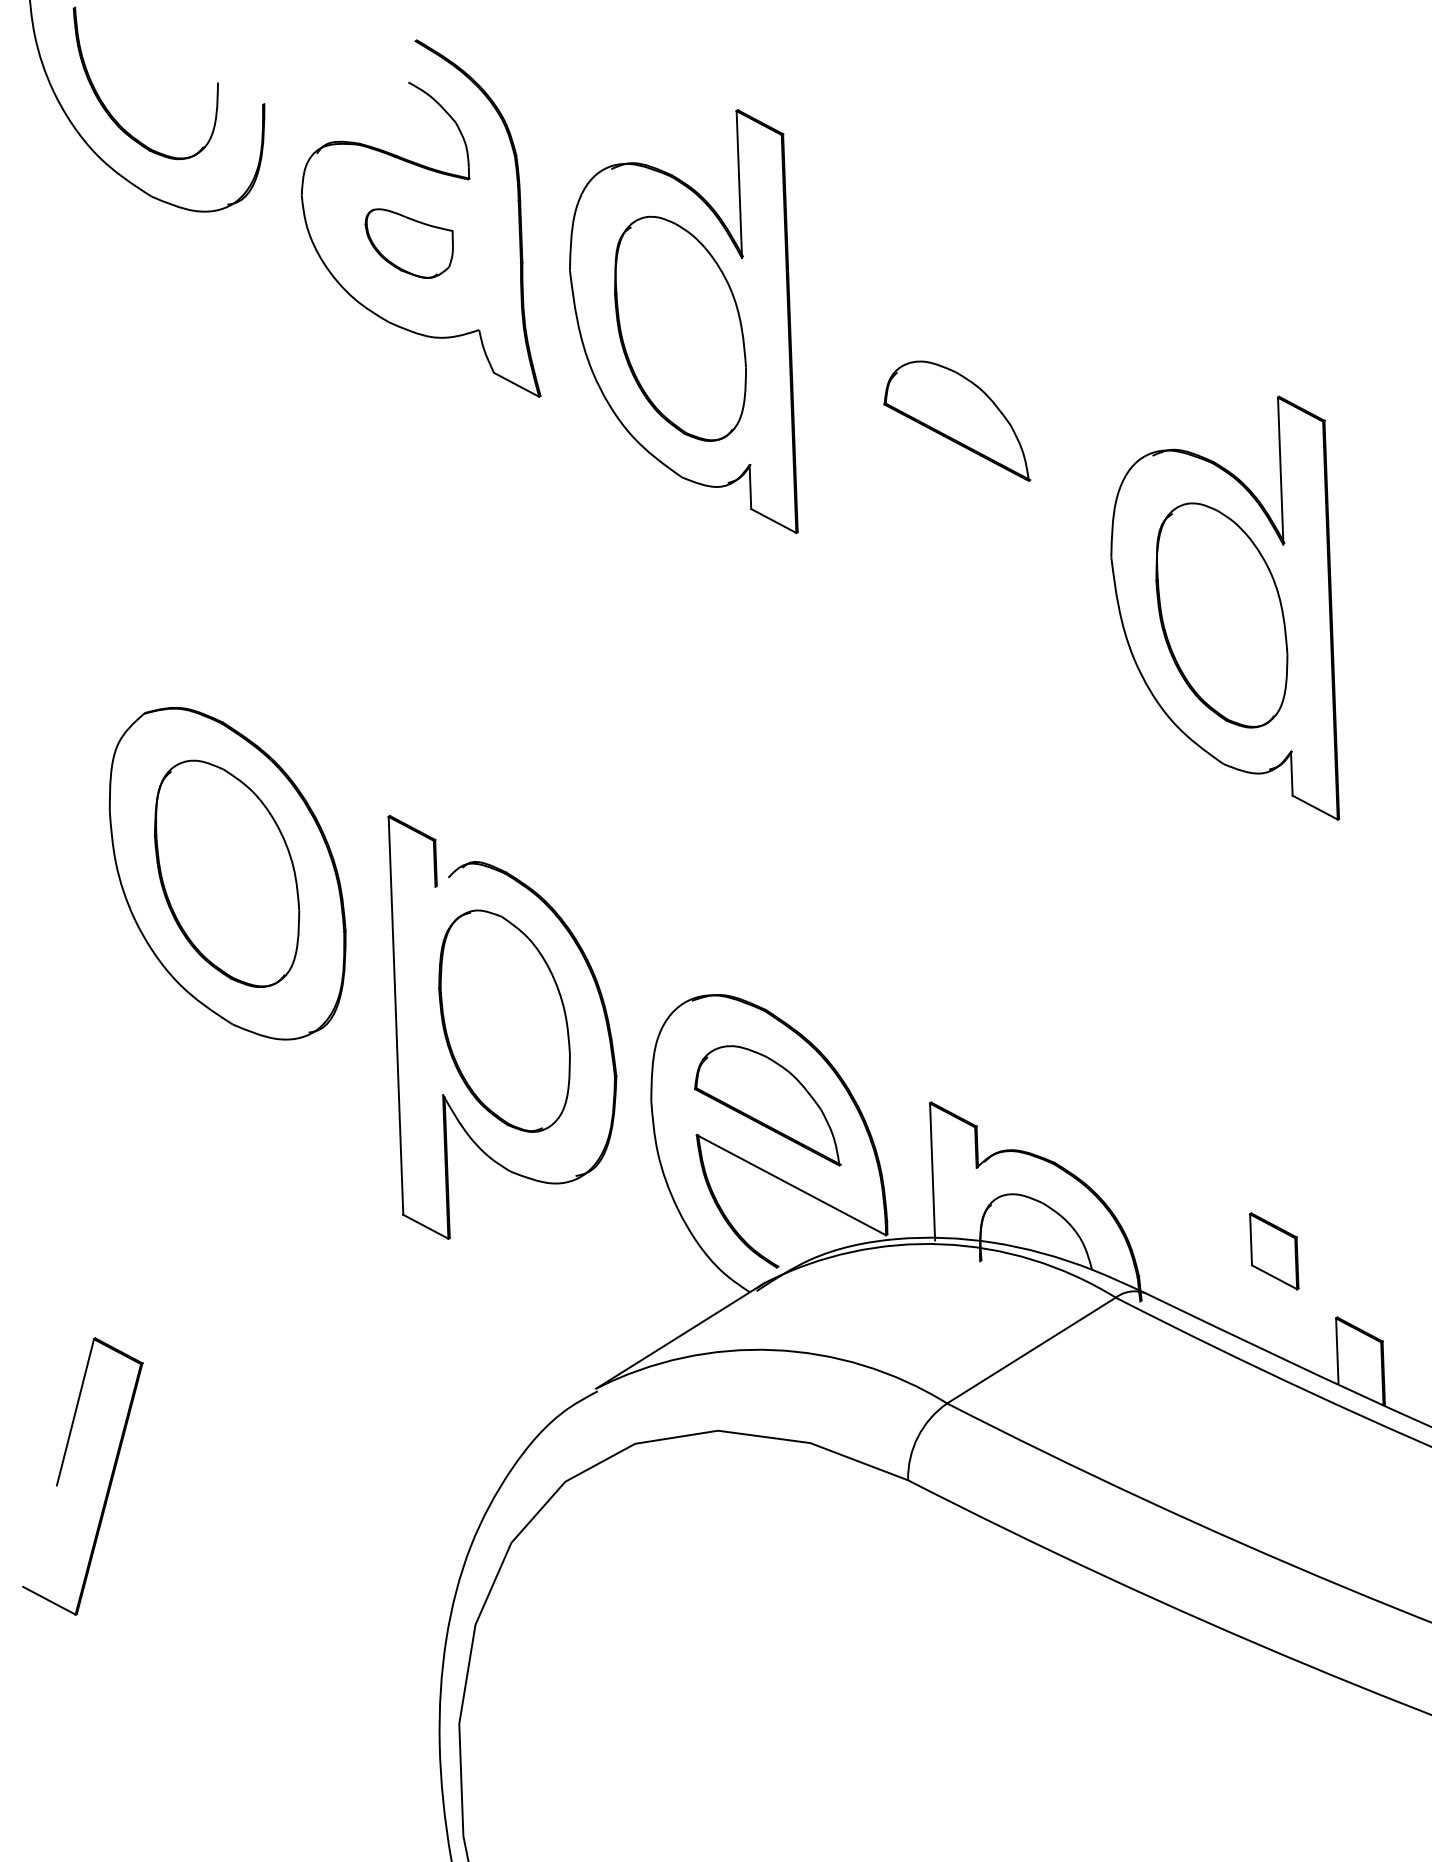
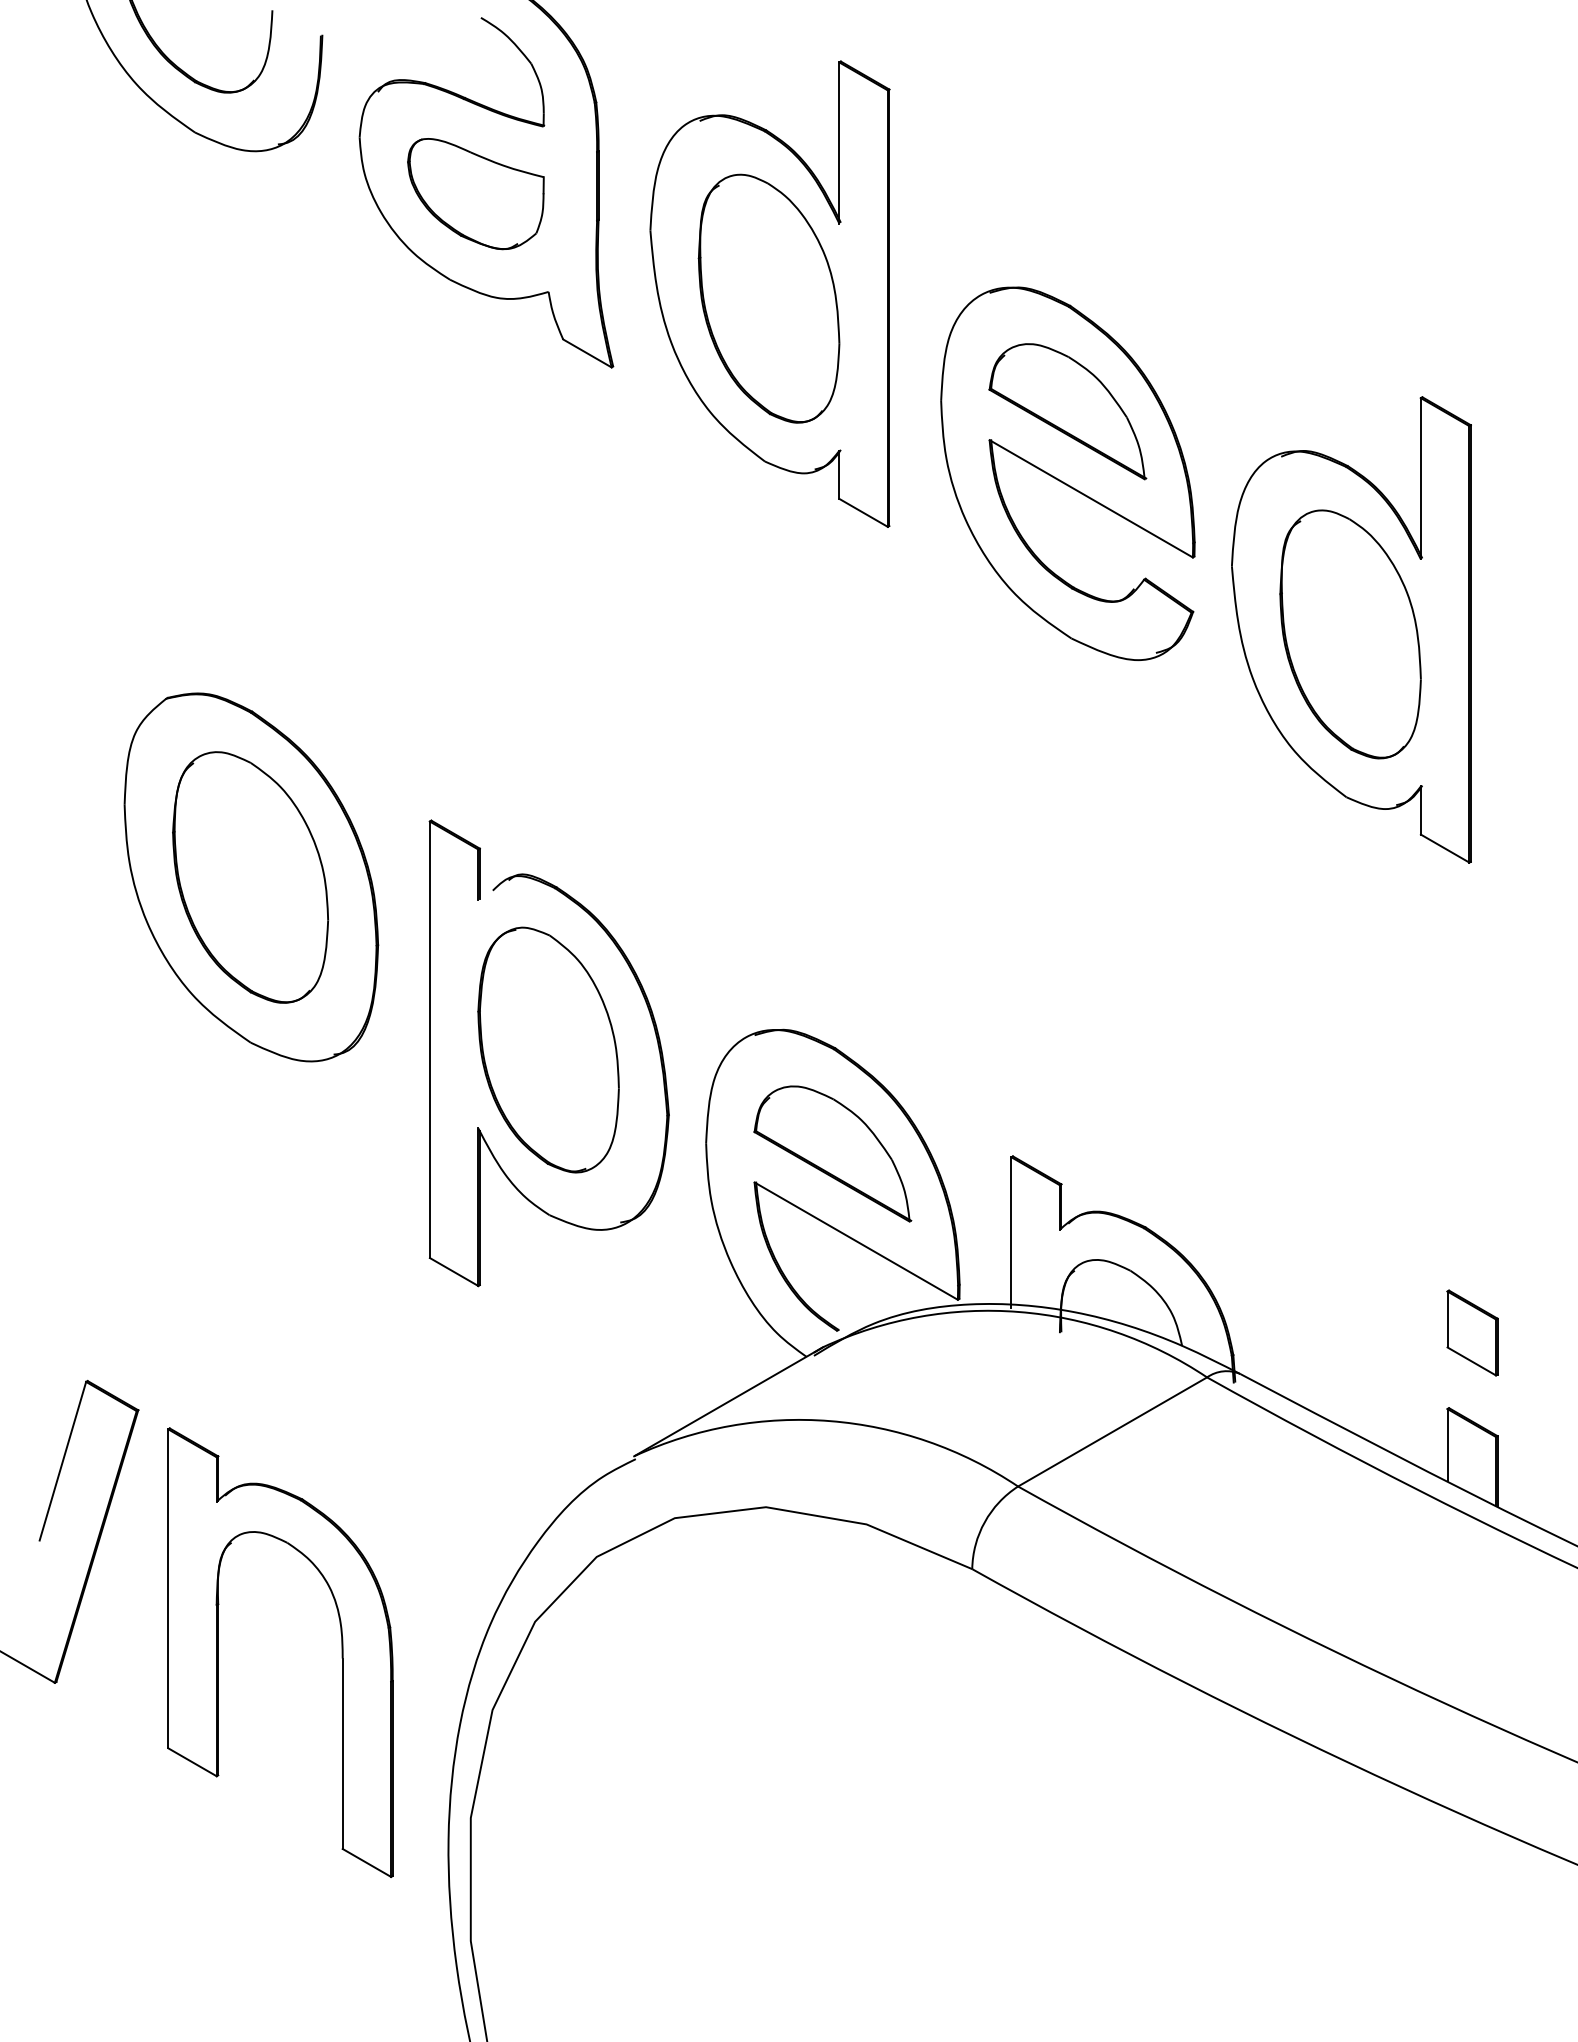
part: (409, 243) -> (475, 194), size x1.43
part: (958, 478) -> (1067, 473), added
part: (1274, 1250) -> (1472, 1332), moved
part: (335, 1577) -> (341, 1652), added

